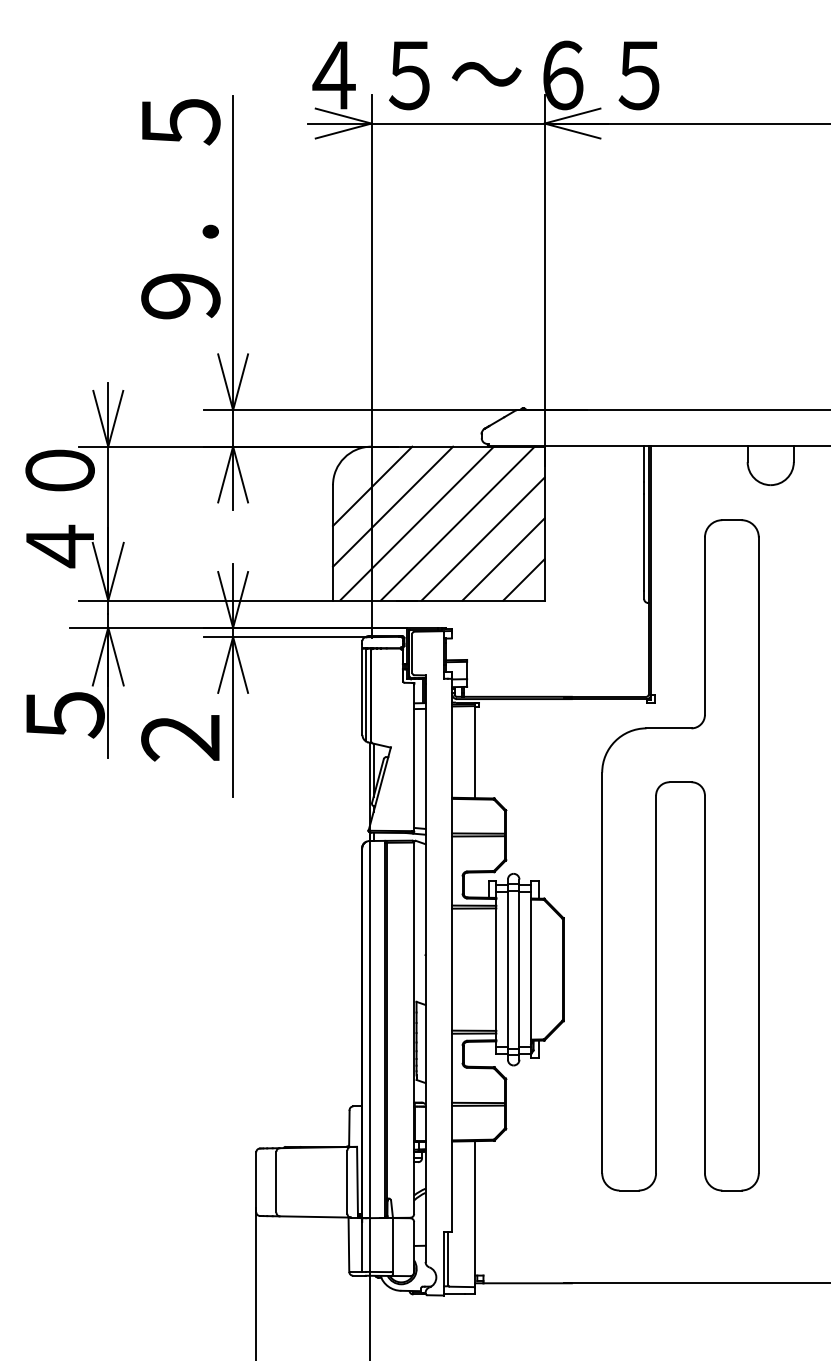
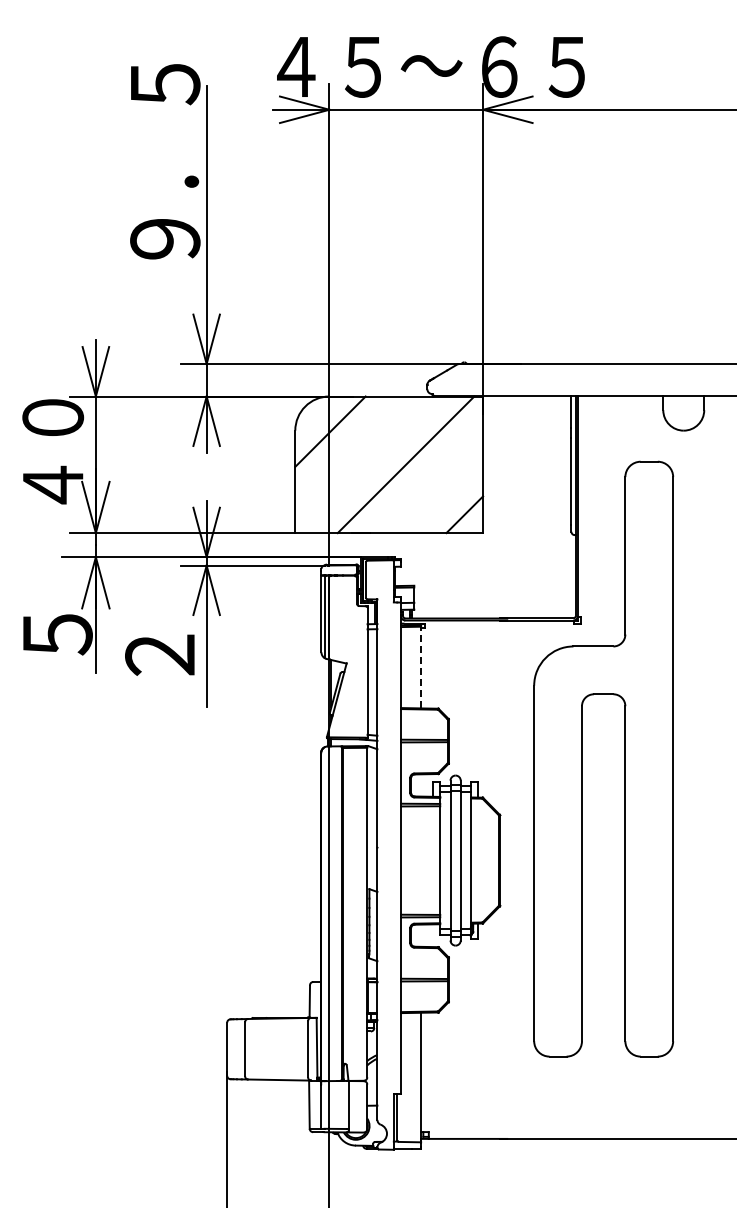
text: (181, 208) -> (165, 161), moved
line: (392, 506) -> (348, 449), removed
line: (417, 523) -> (370, 464), removed
line: (483, 539) -> (428, 478), removed
line: (503, 559) -> (446, 496), removed
line: (475, 752) -> (421, 667), solid -> dashed

